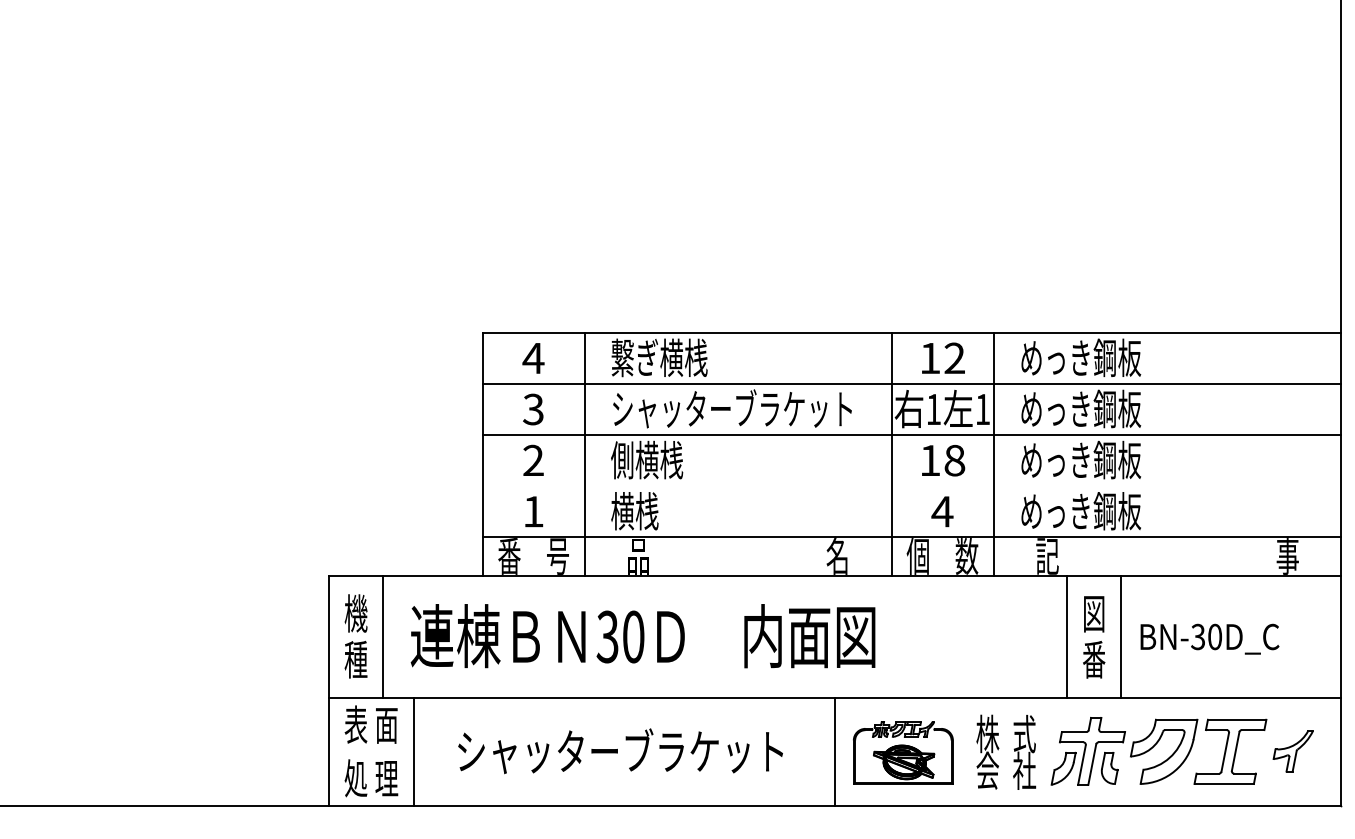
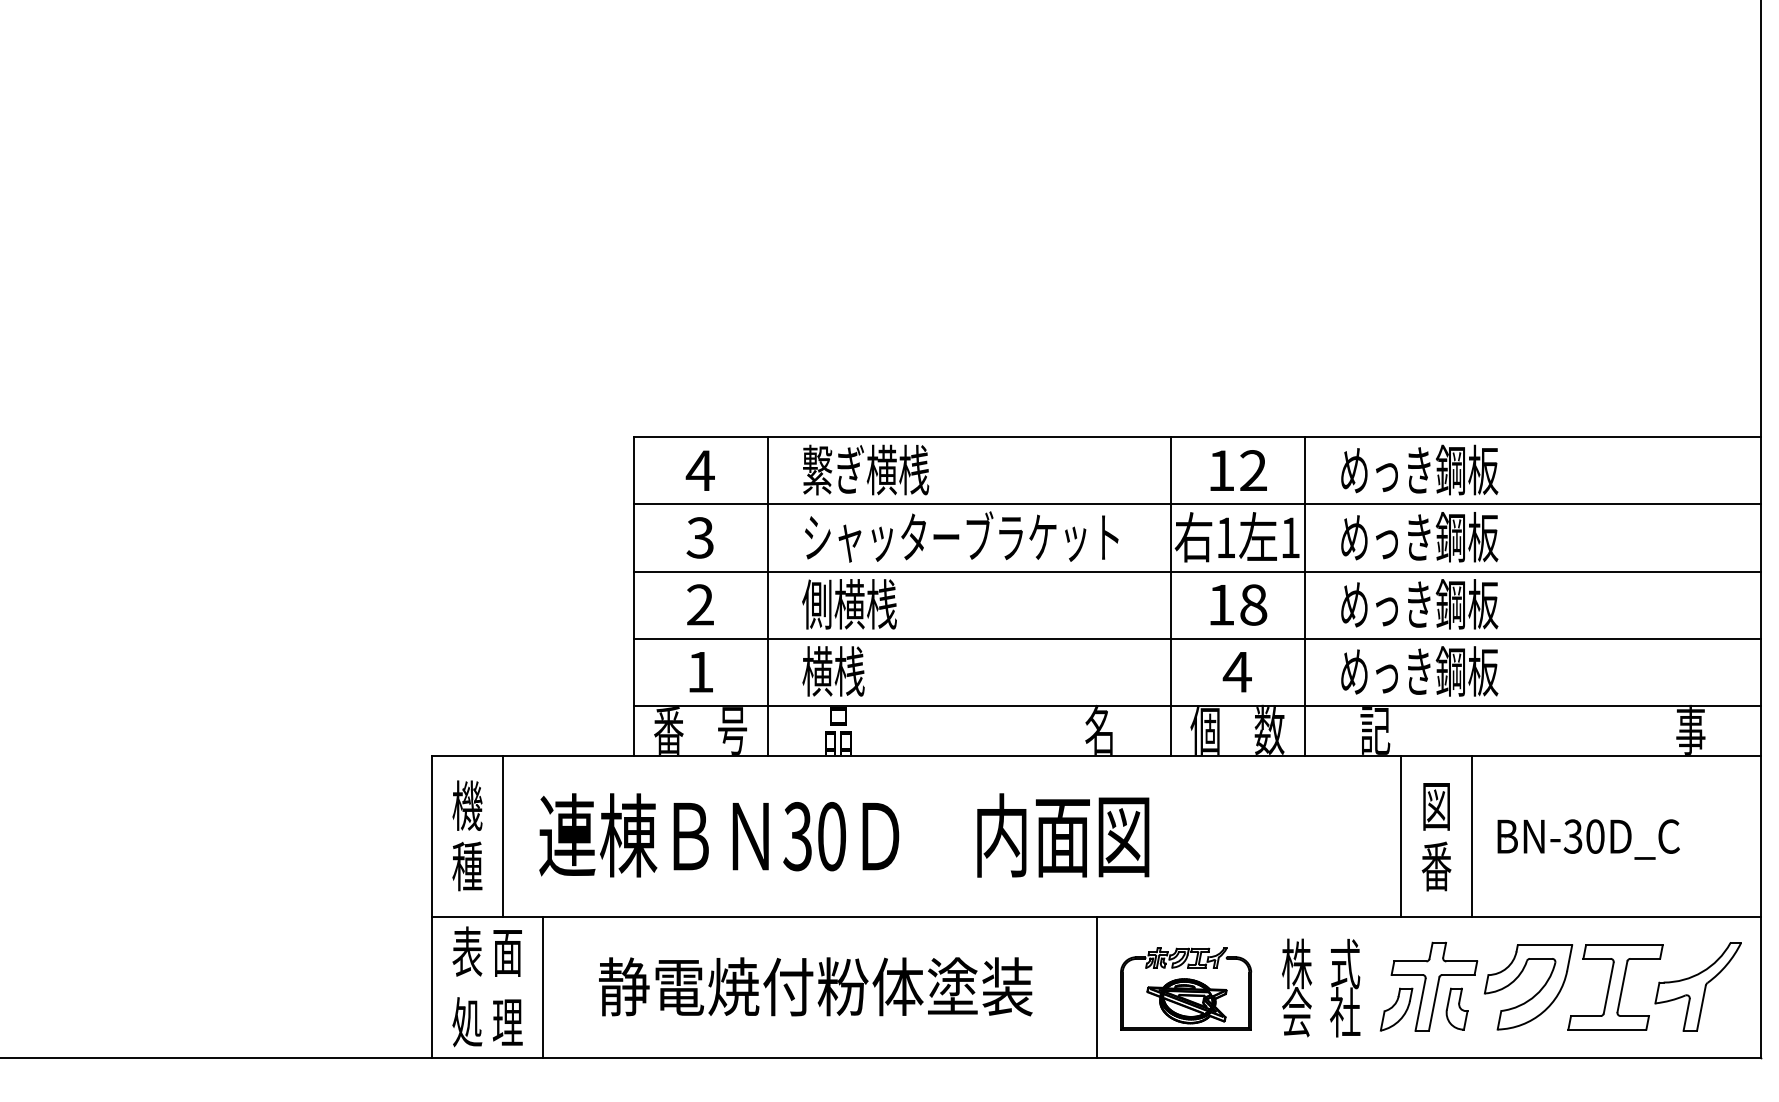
line: (911, 486) -> (1196, 638), added
text: (621, 751) -> (815, 986), シャッターブラケット -> 静電焼付粉体塗装
part: (1292, 751) -> (1697, 986), size x1.67

